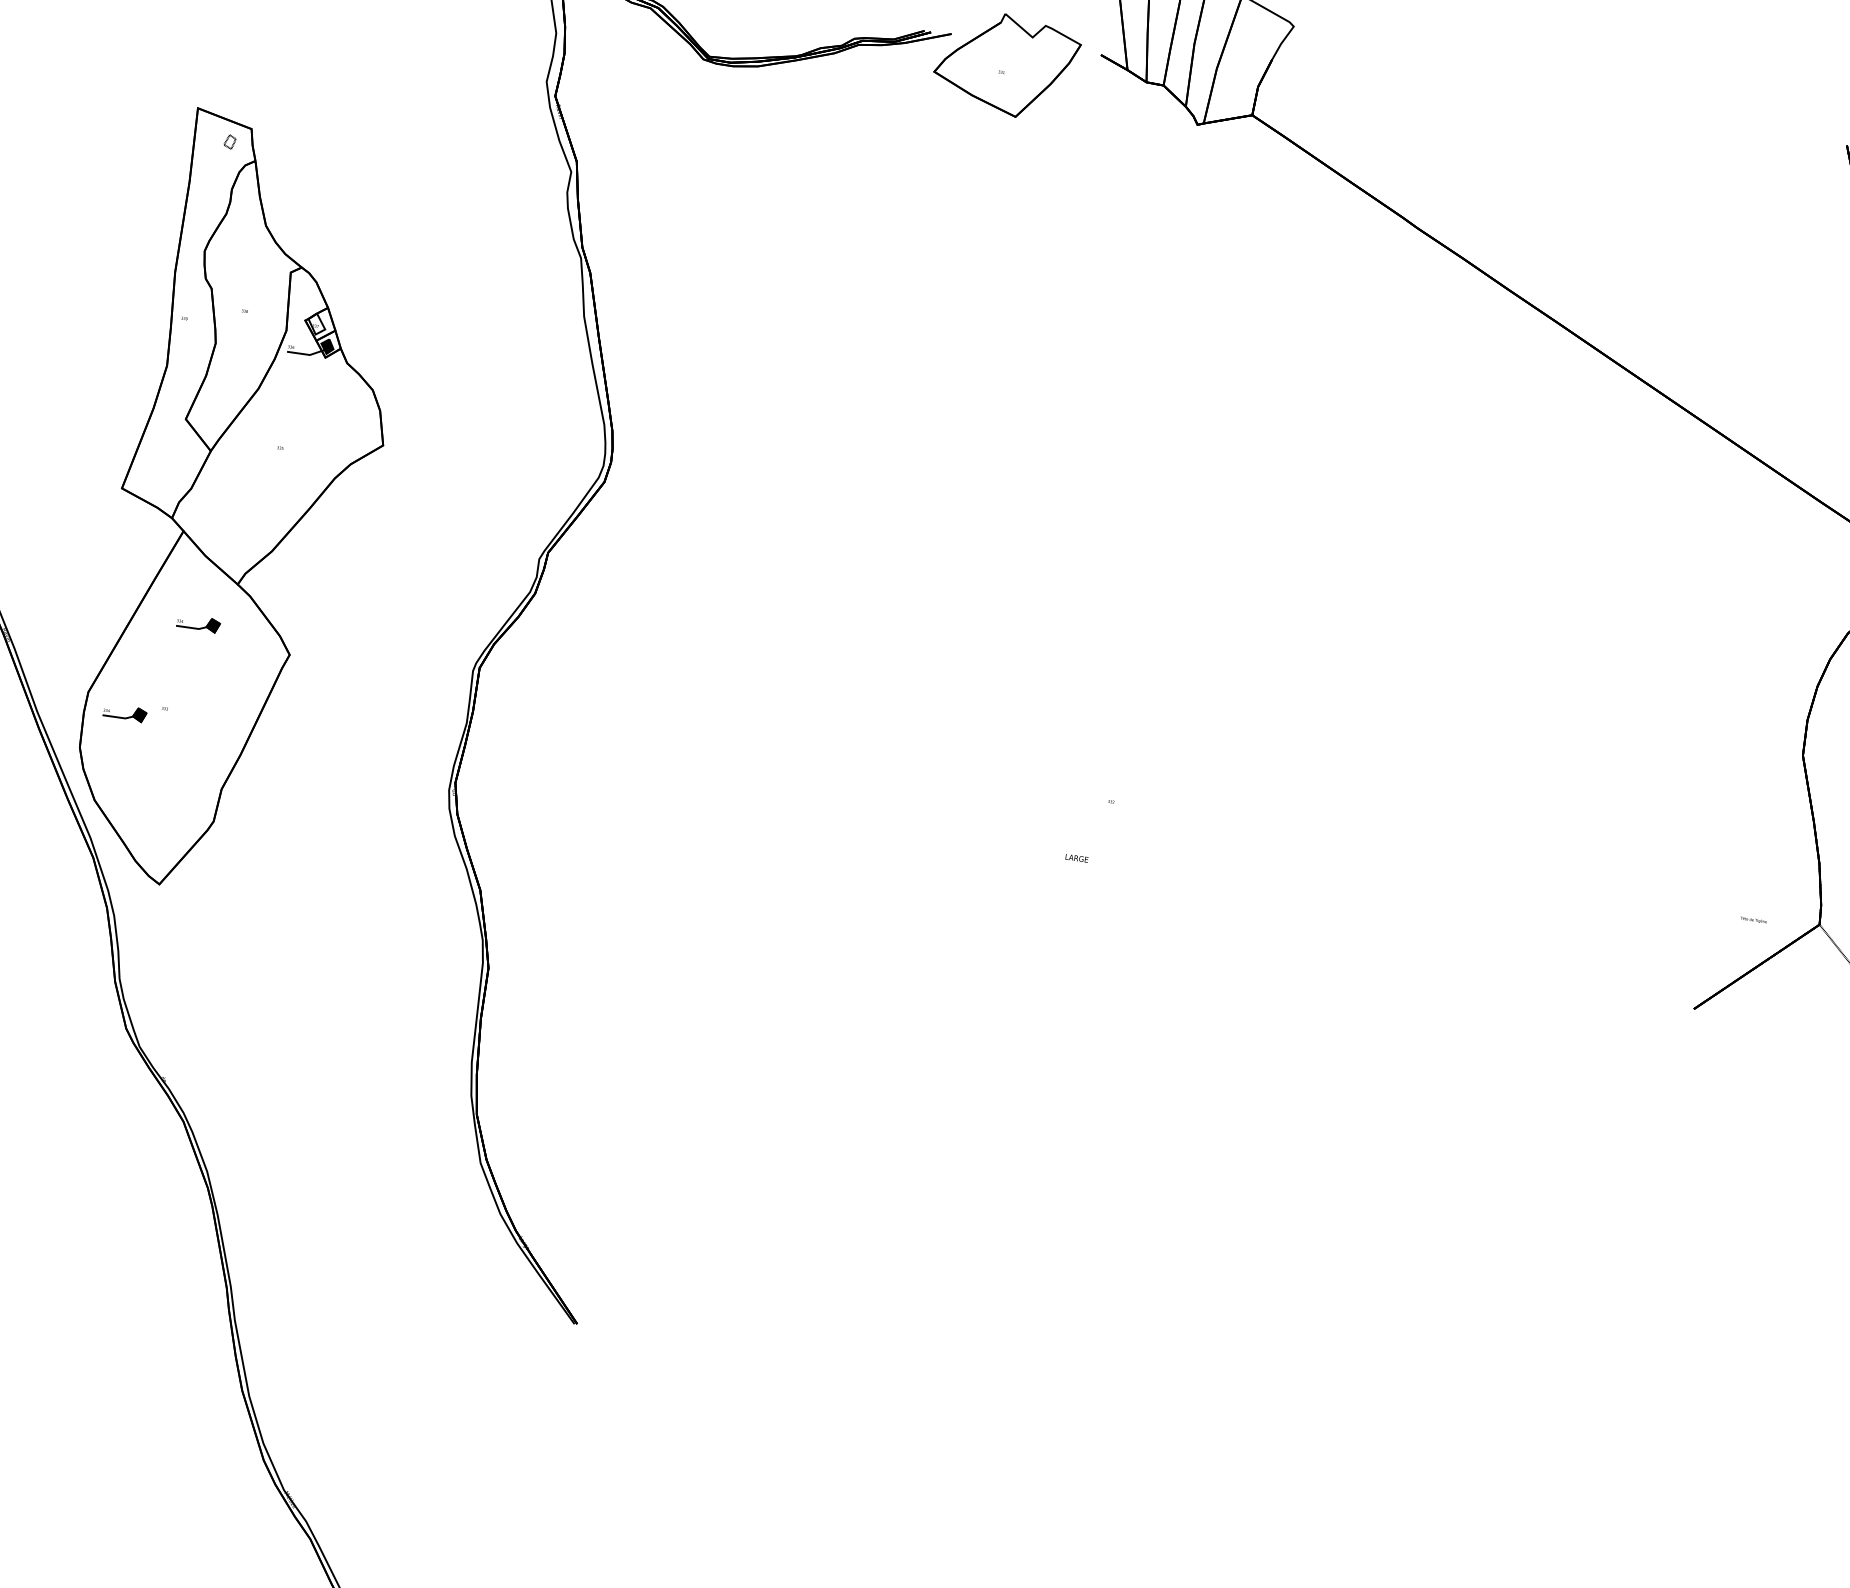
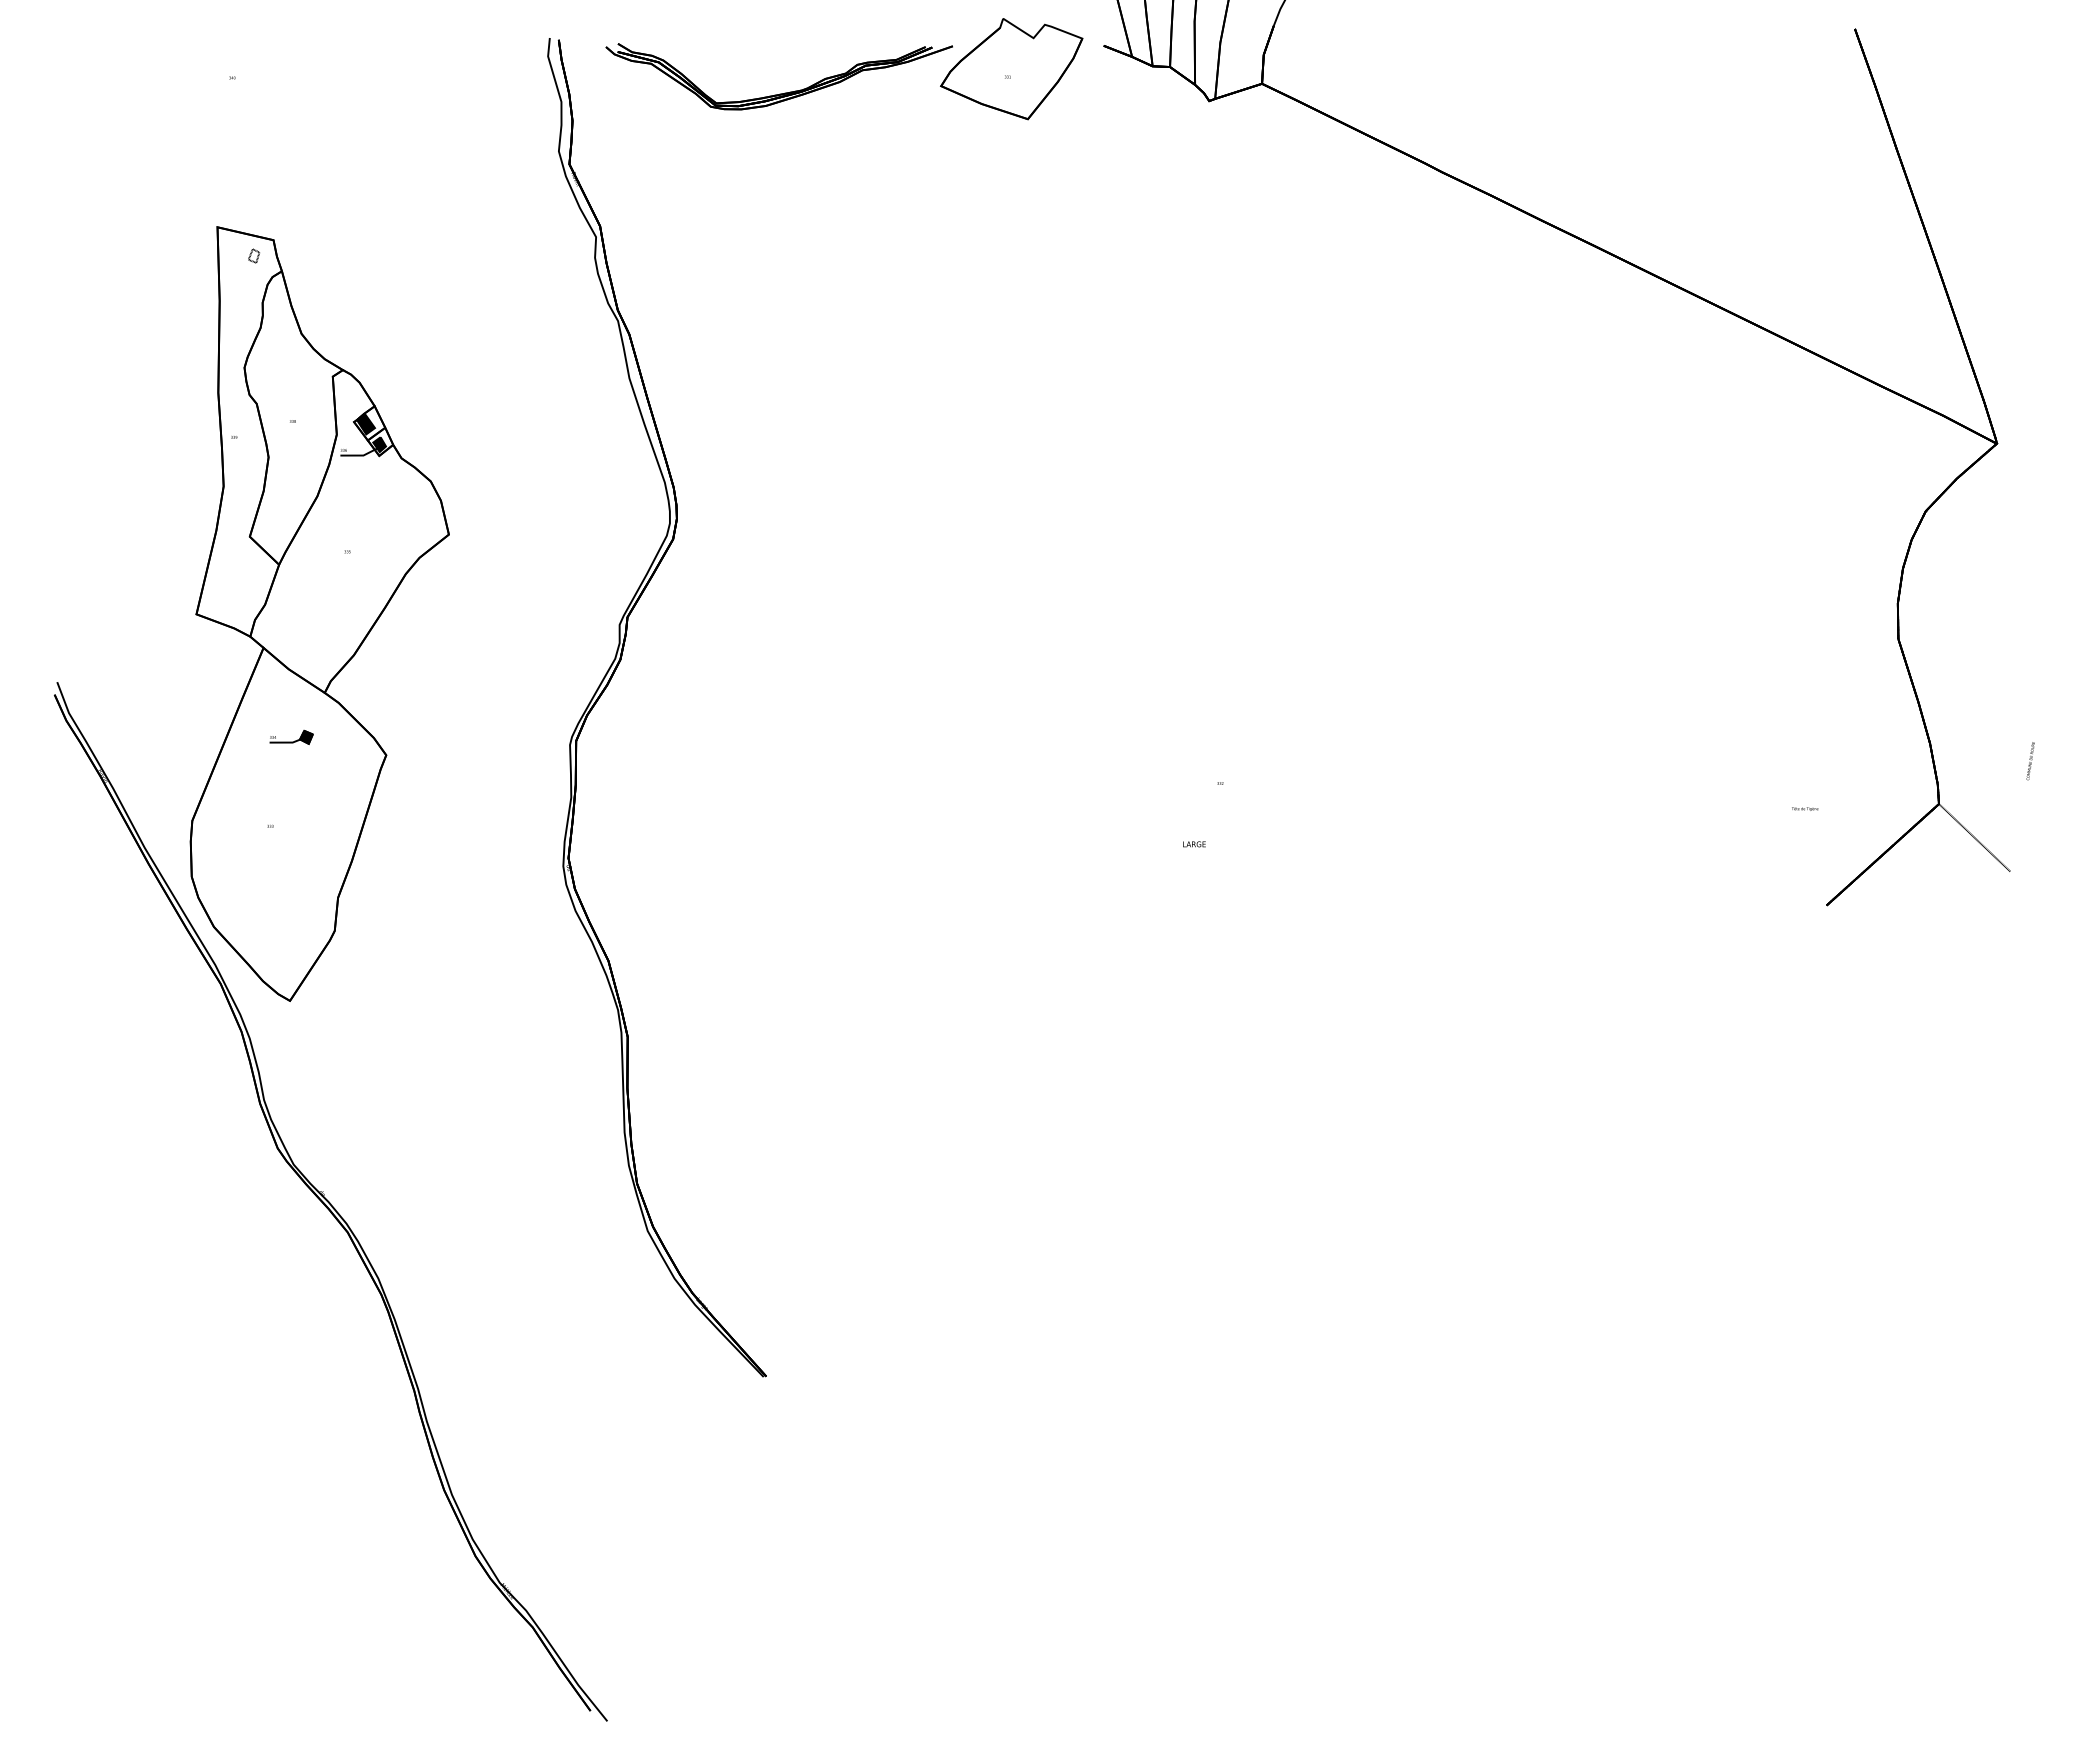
fill: (316, 323) -> (365, 423), added
part: (125, 712) -> (231, 835), removed
text: (1754, 919) -> (1805, 808), moved

